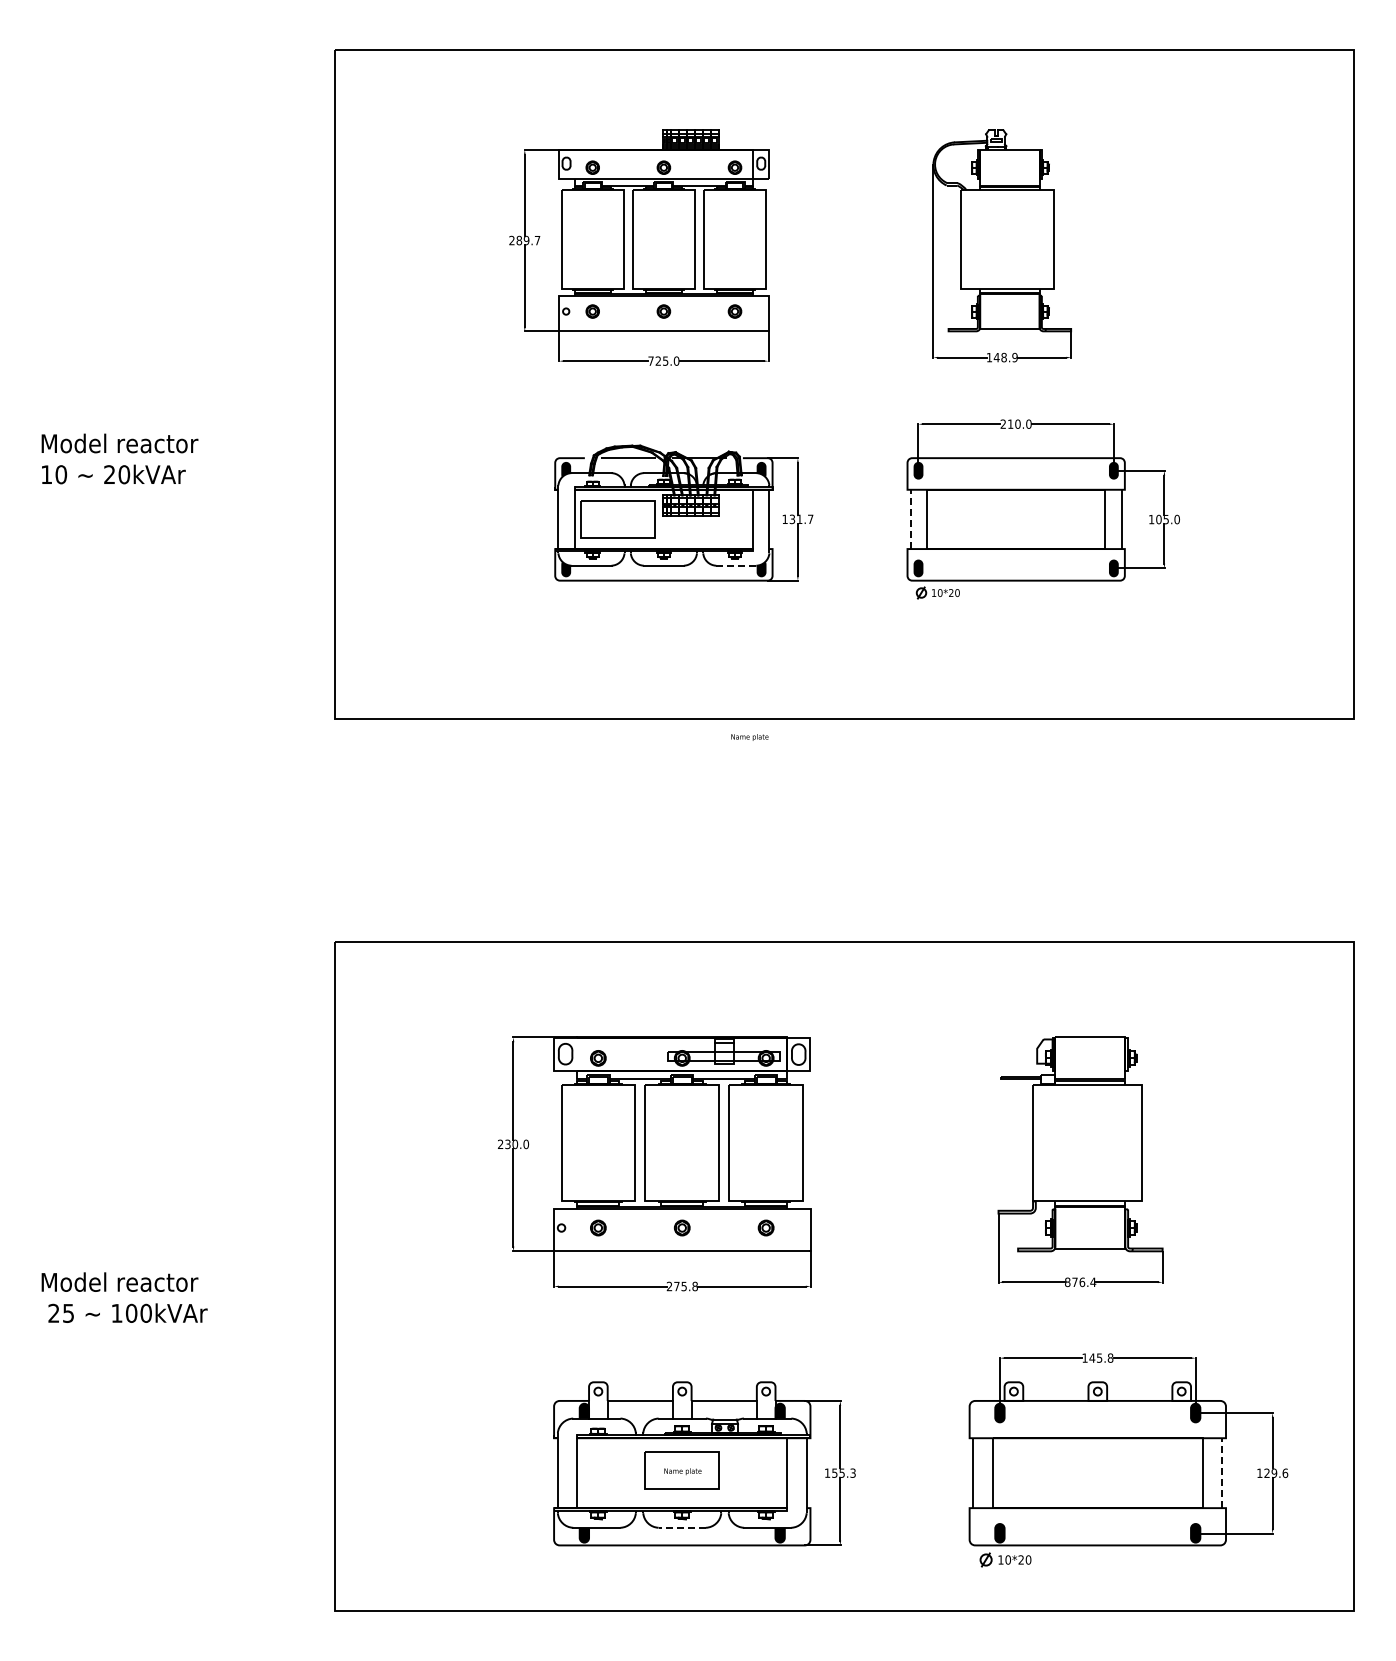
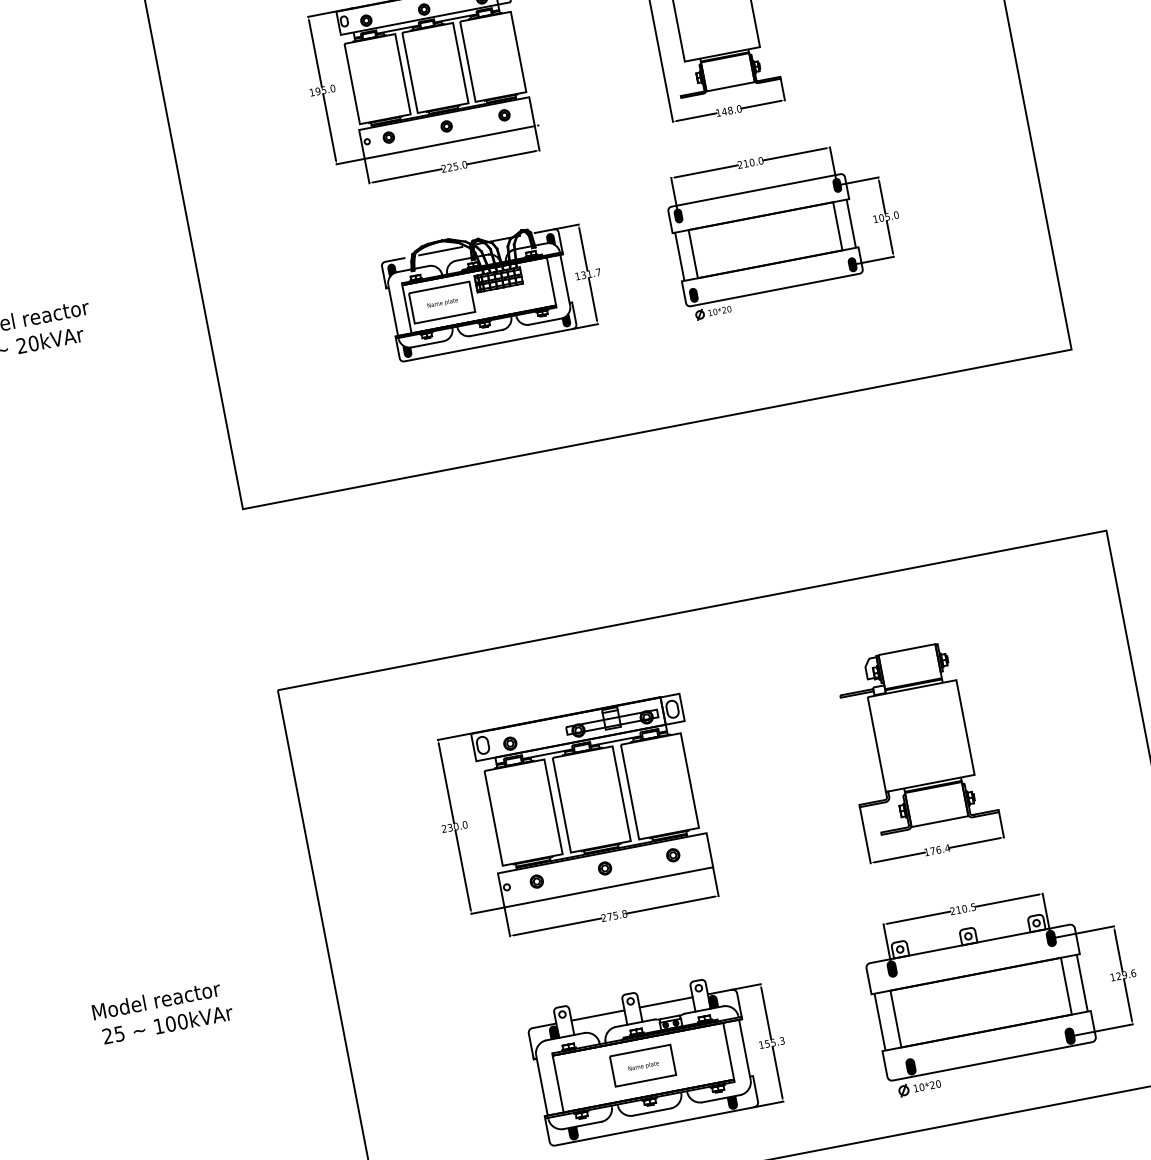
text: (524, 240) -> (322, 90), 289.7 -> 195.0
text: (1014, 357) -> (738, 108), 148.9 -> 148.0
text: (650, 360) -> (443, 168), 725.0 -> 225.0
line: (910, 519) -> (679, 256), dashed -> solid
line: (735, 565) -> (544, 321), dashed -> solid
text: (749, 737) -> (442, 303), moved
text: (1067, 1282) -> (926, 852), 876.4 -> 176.4
text: (1097, 1357) -> (962, 908), 145.8 -> 210.5
line: (1222, 1473) -> (1082, 983), dashed -> solid
line: (682, 1527) -> (652, 1111), dashed -> solid

